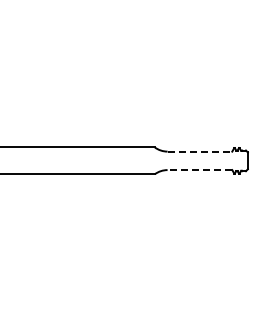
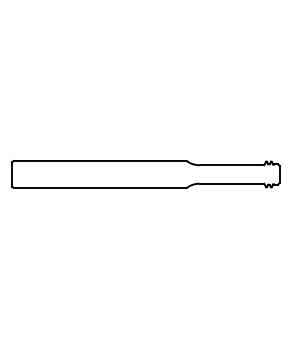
line: (200, 151) -> (232, 165), dashed -> solid
line: (199, 169) -> (231, 183), dashed -> solid

